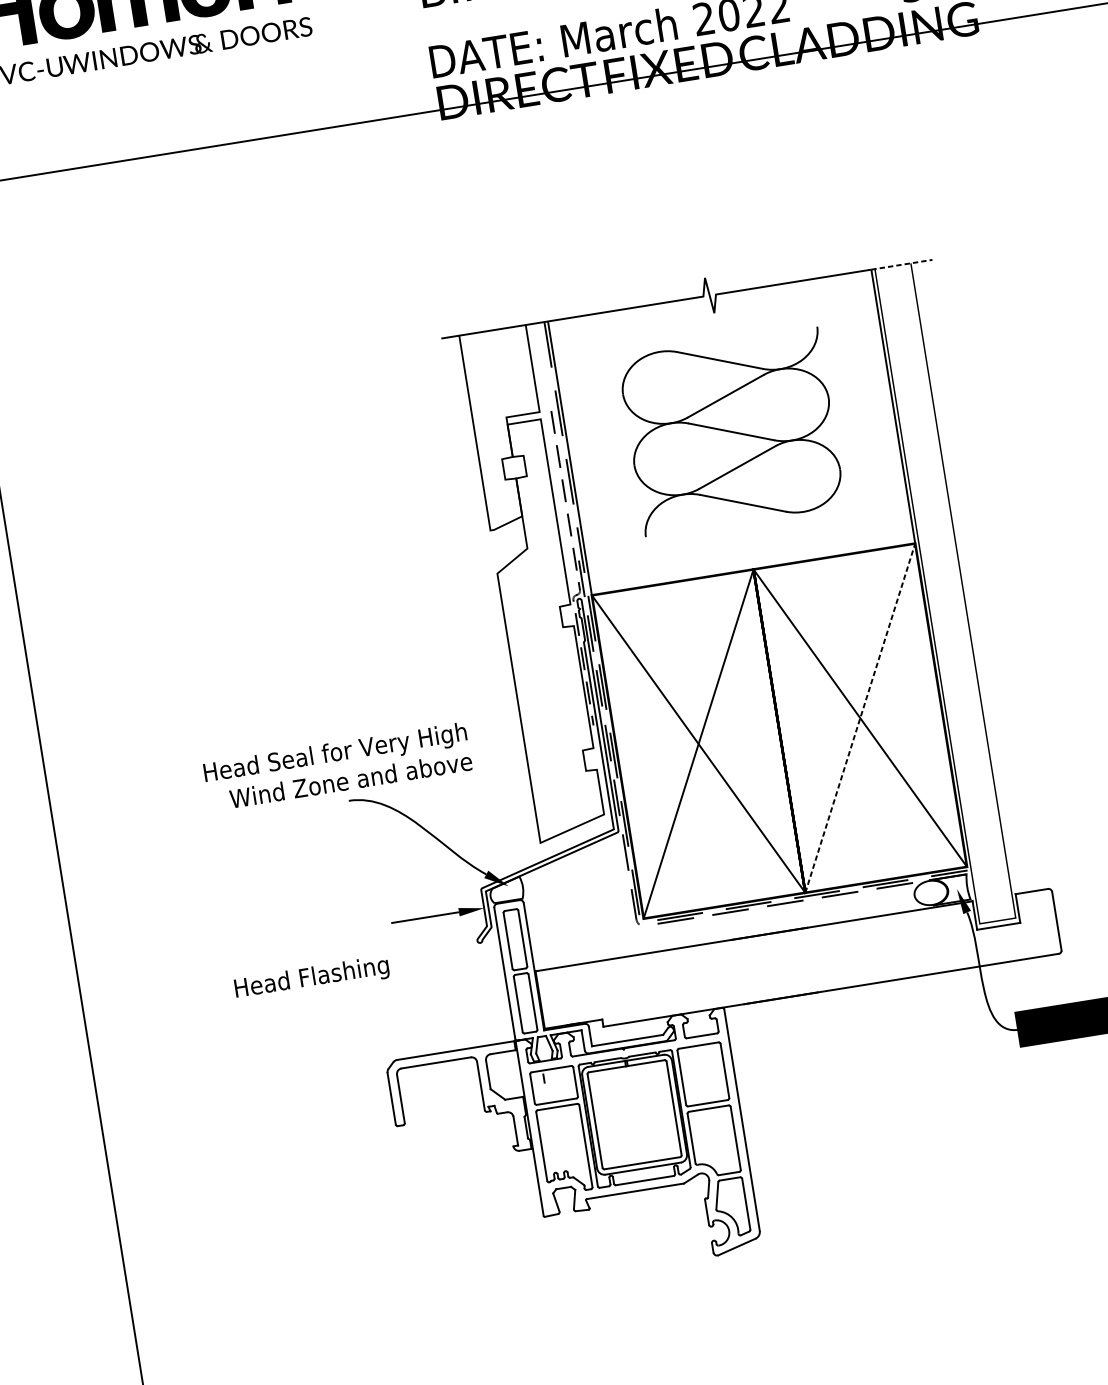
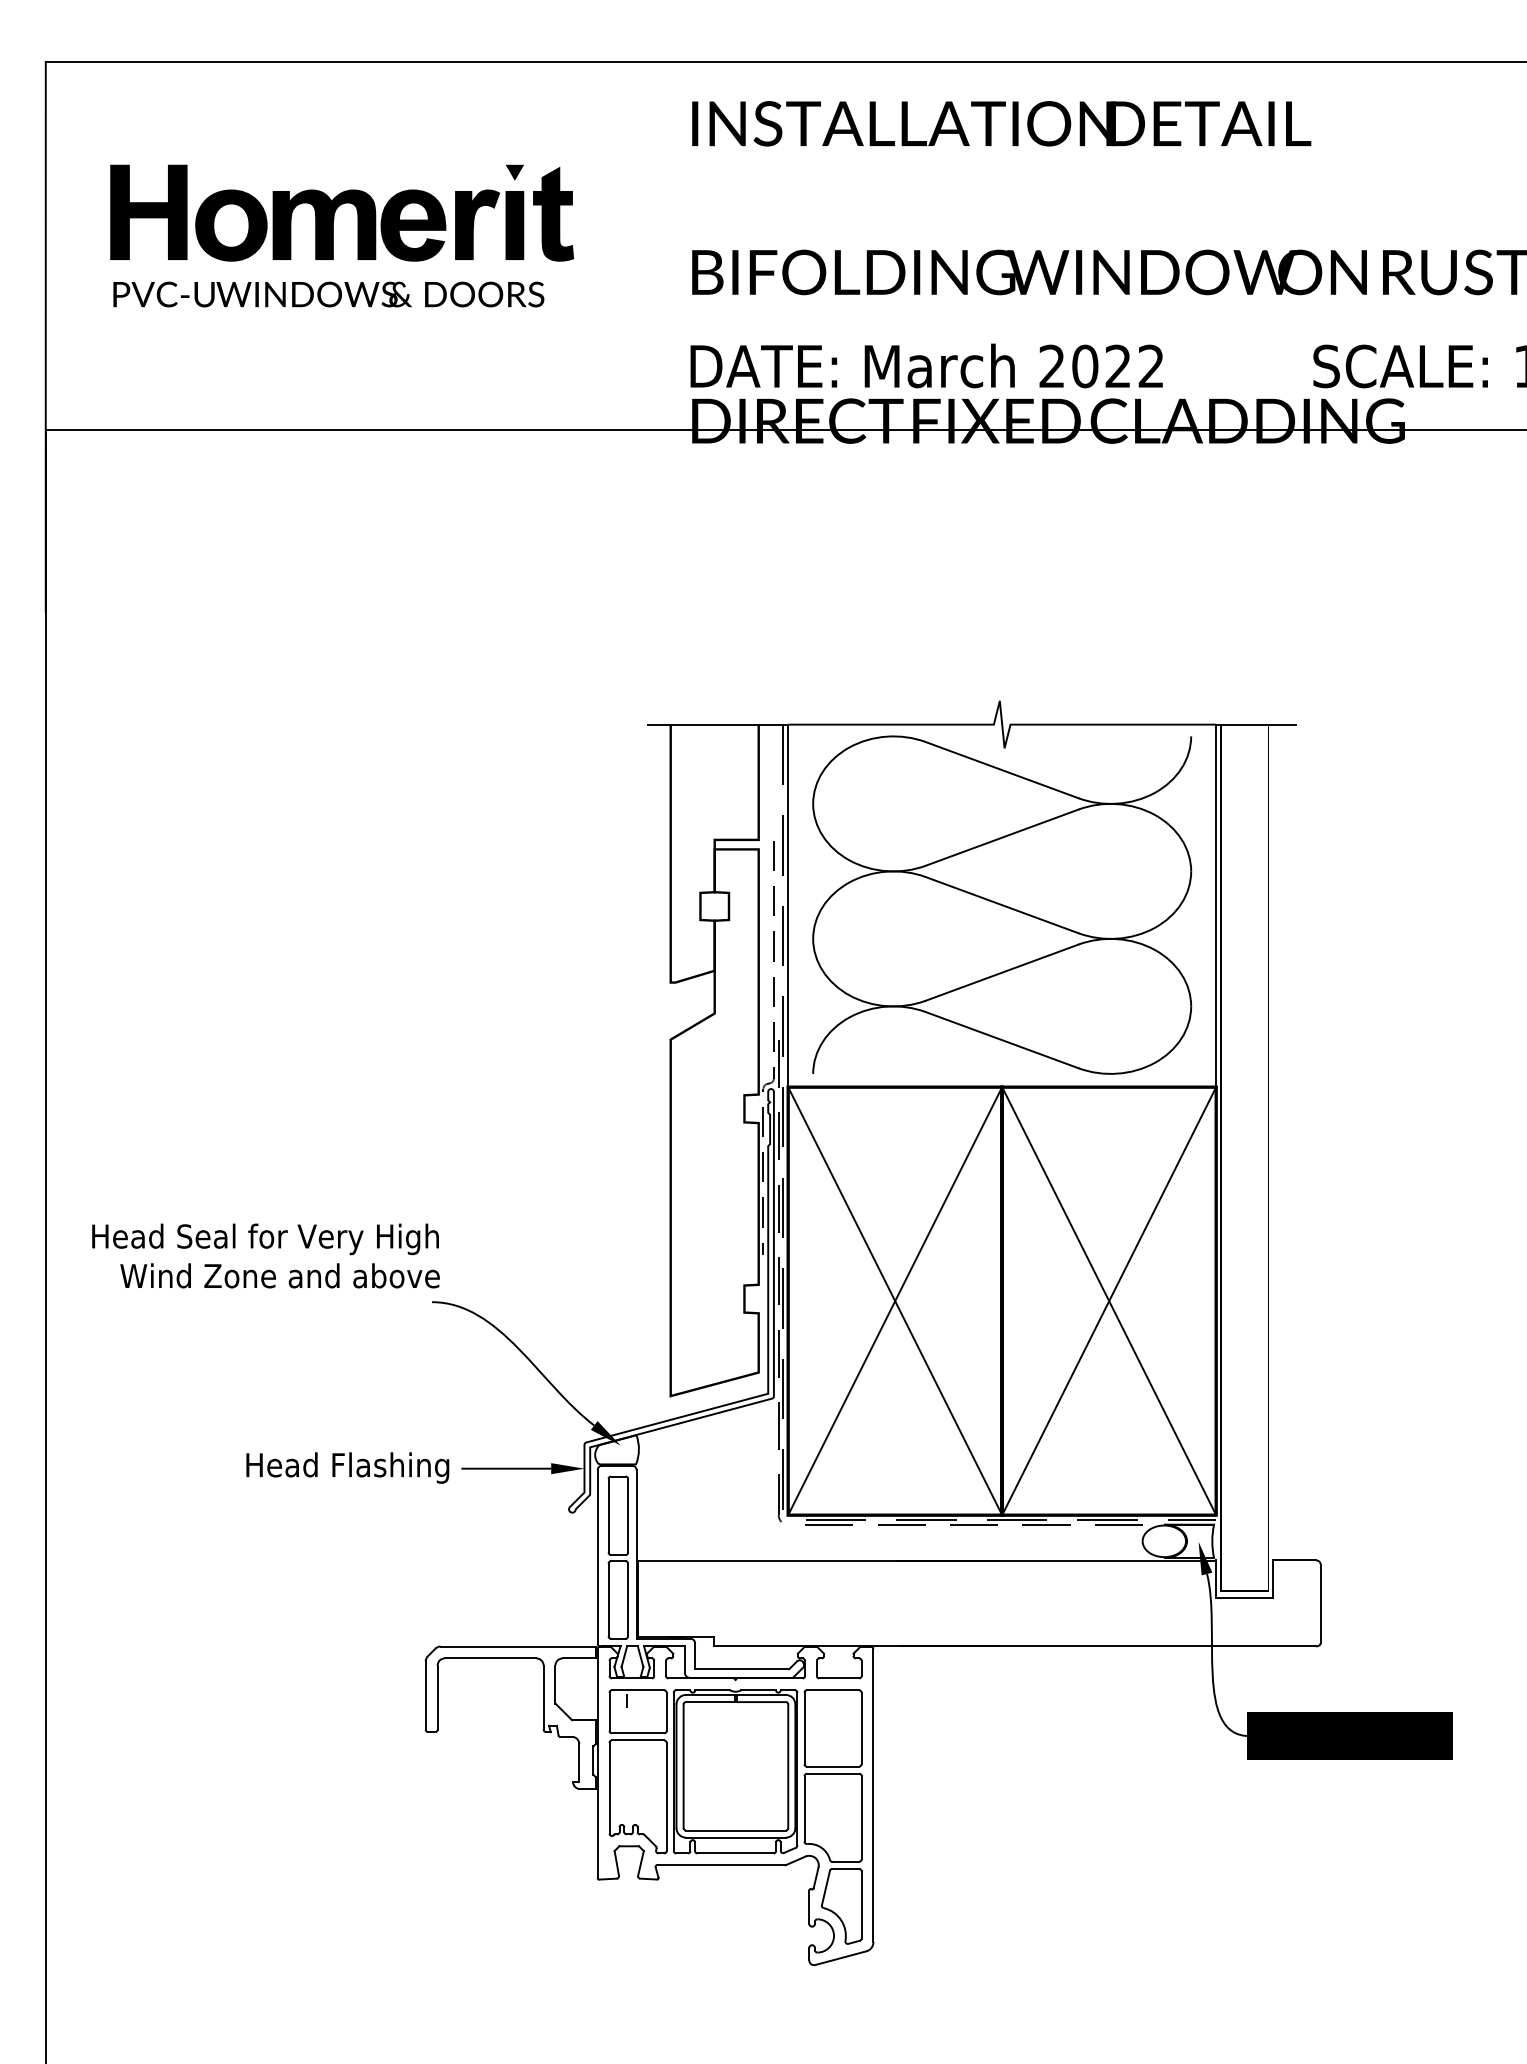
line: (902, 264) -> (1257, 724), dashed -> solid
part: (731, 431) -> (1002, 904), size x1.43
line: (860, 717) -> (1109, 1300), dashed -> solid
text: (337, 766) -> (265, 1255), moved
text: (311, 978) -> (347, 1467), moved

